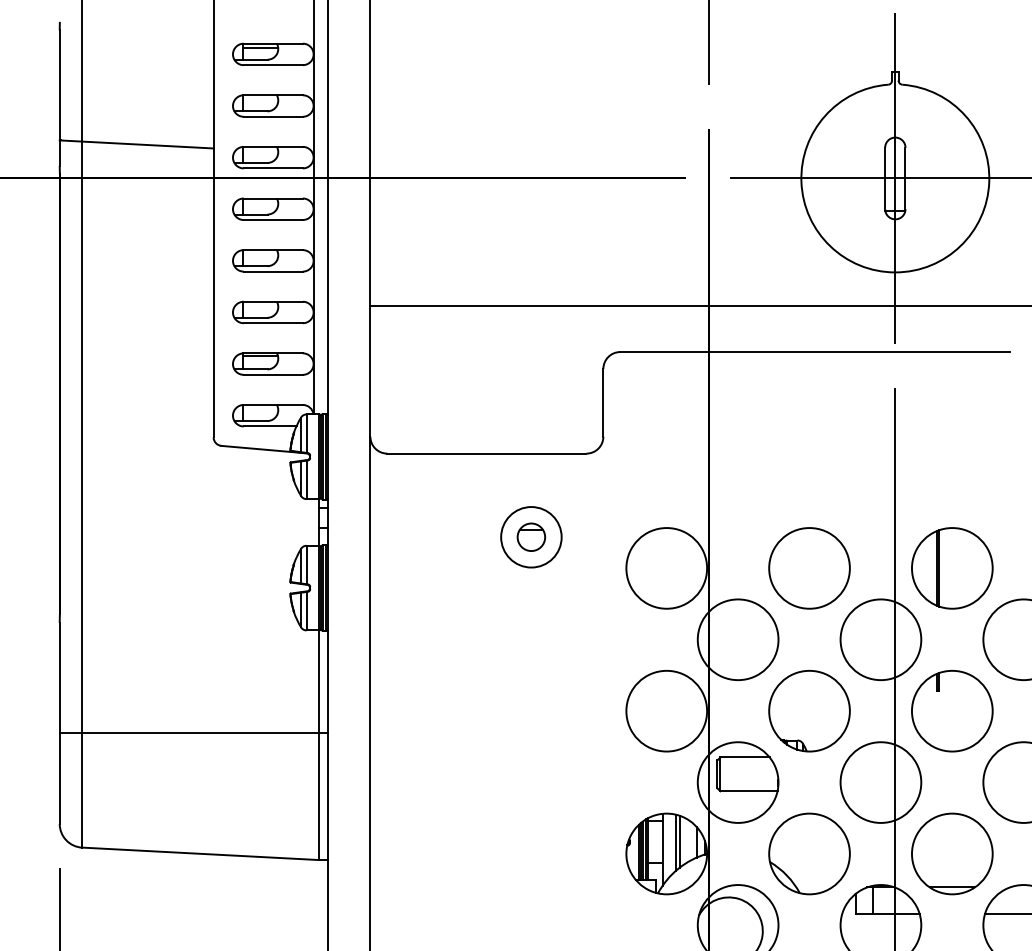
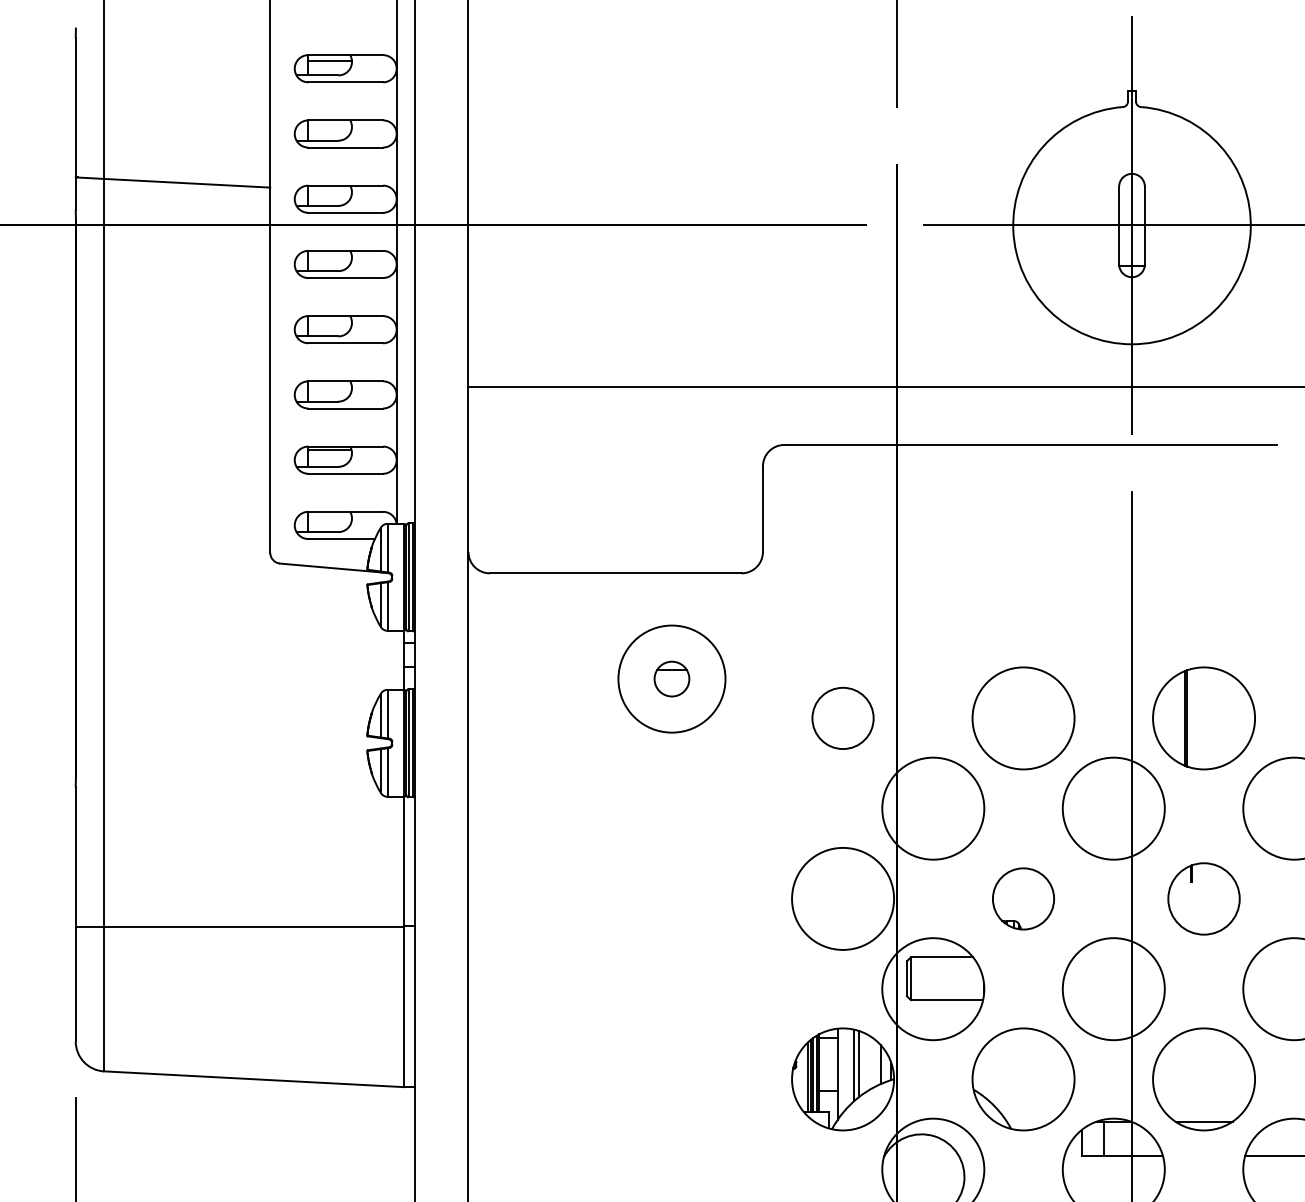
circle: (531, 536) -> (671, 678), size x1.4
circle: (667, 568) -> (843, 718), size x0.6
part: (809, 710) -> (1023, 898), size x0.6
part: (951, 710) -> (1203, 898), size x0.7

